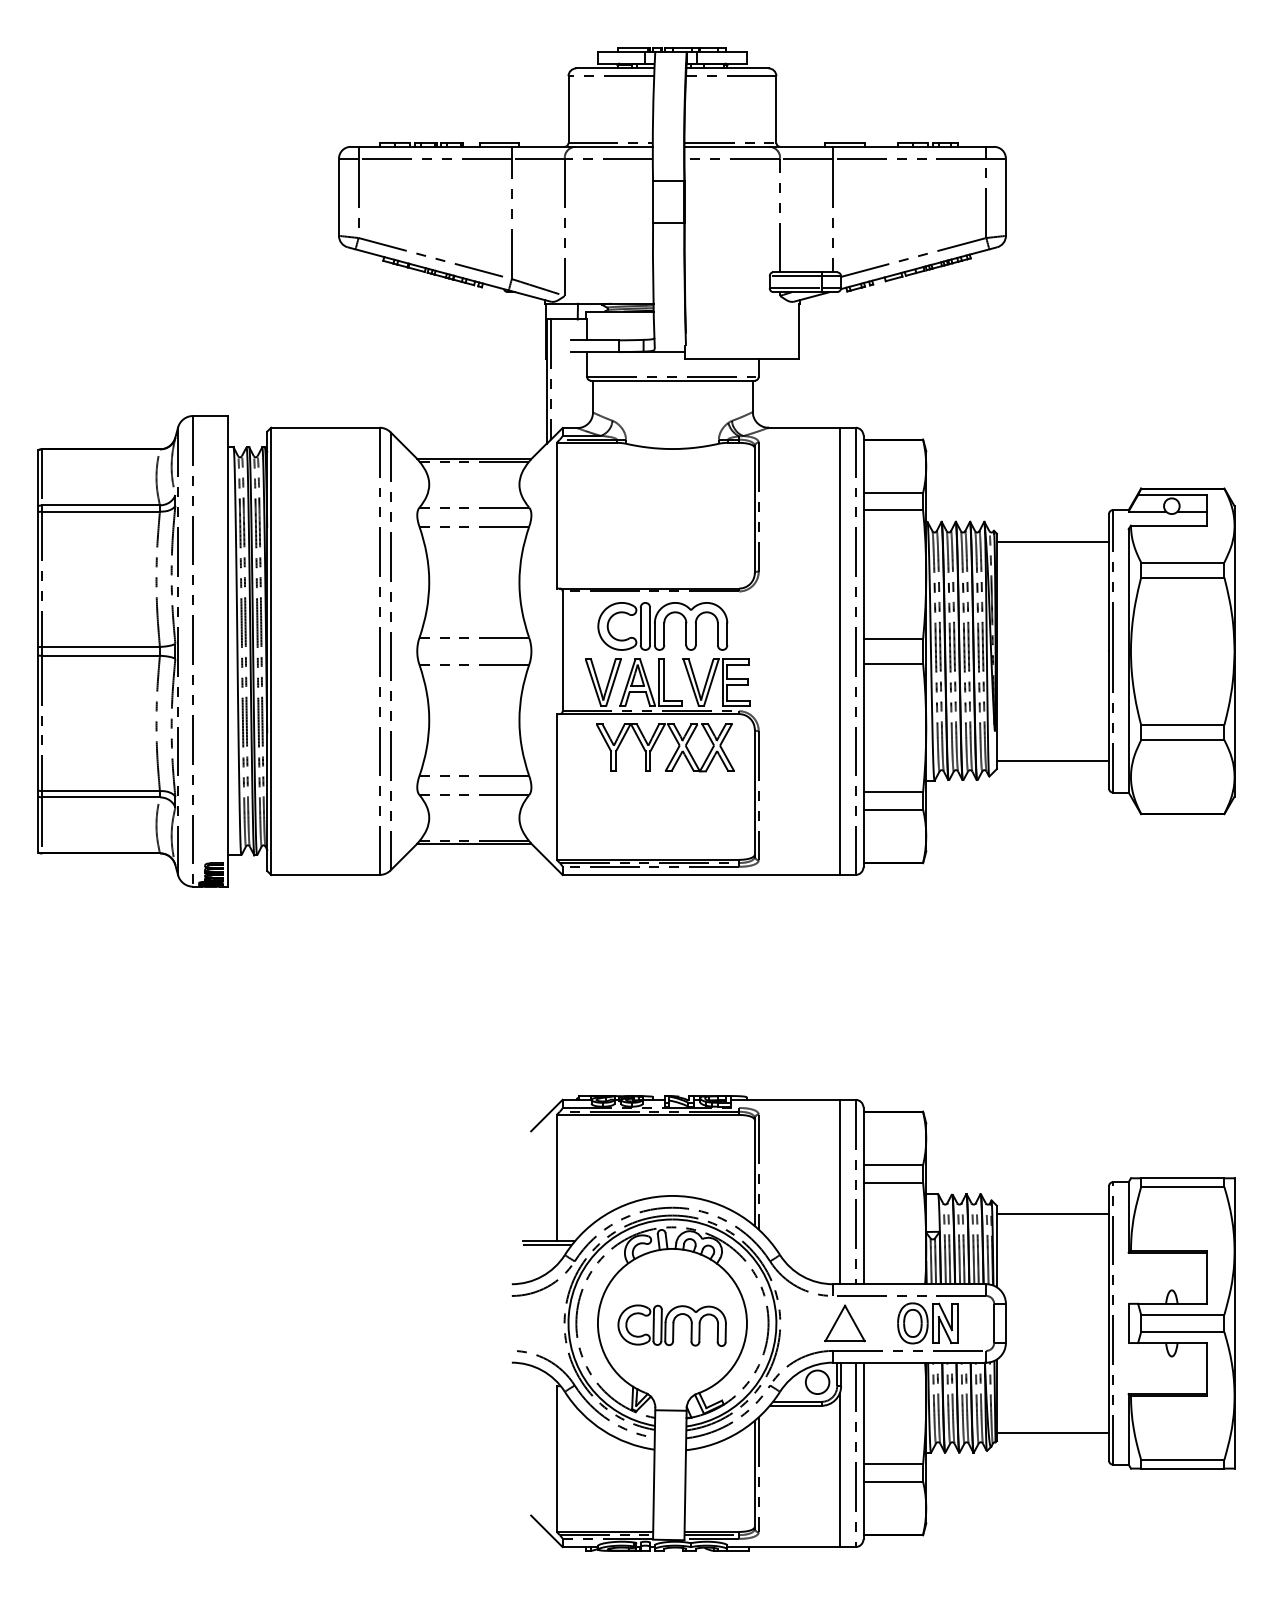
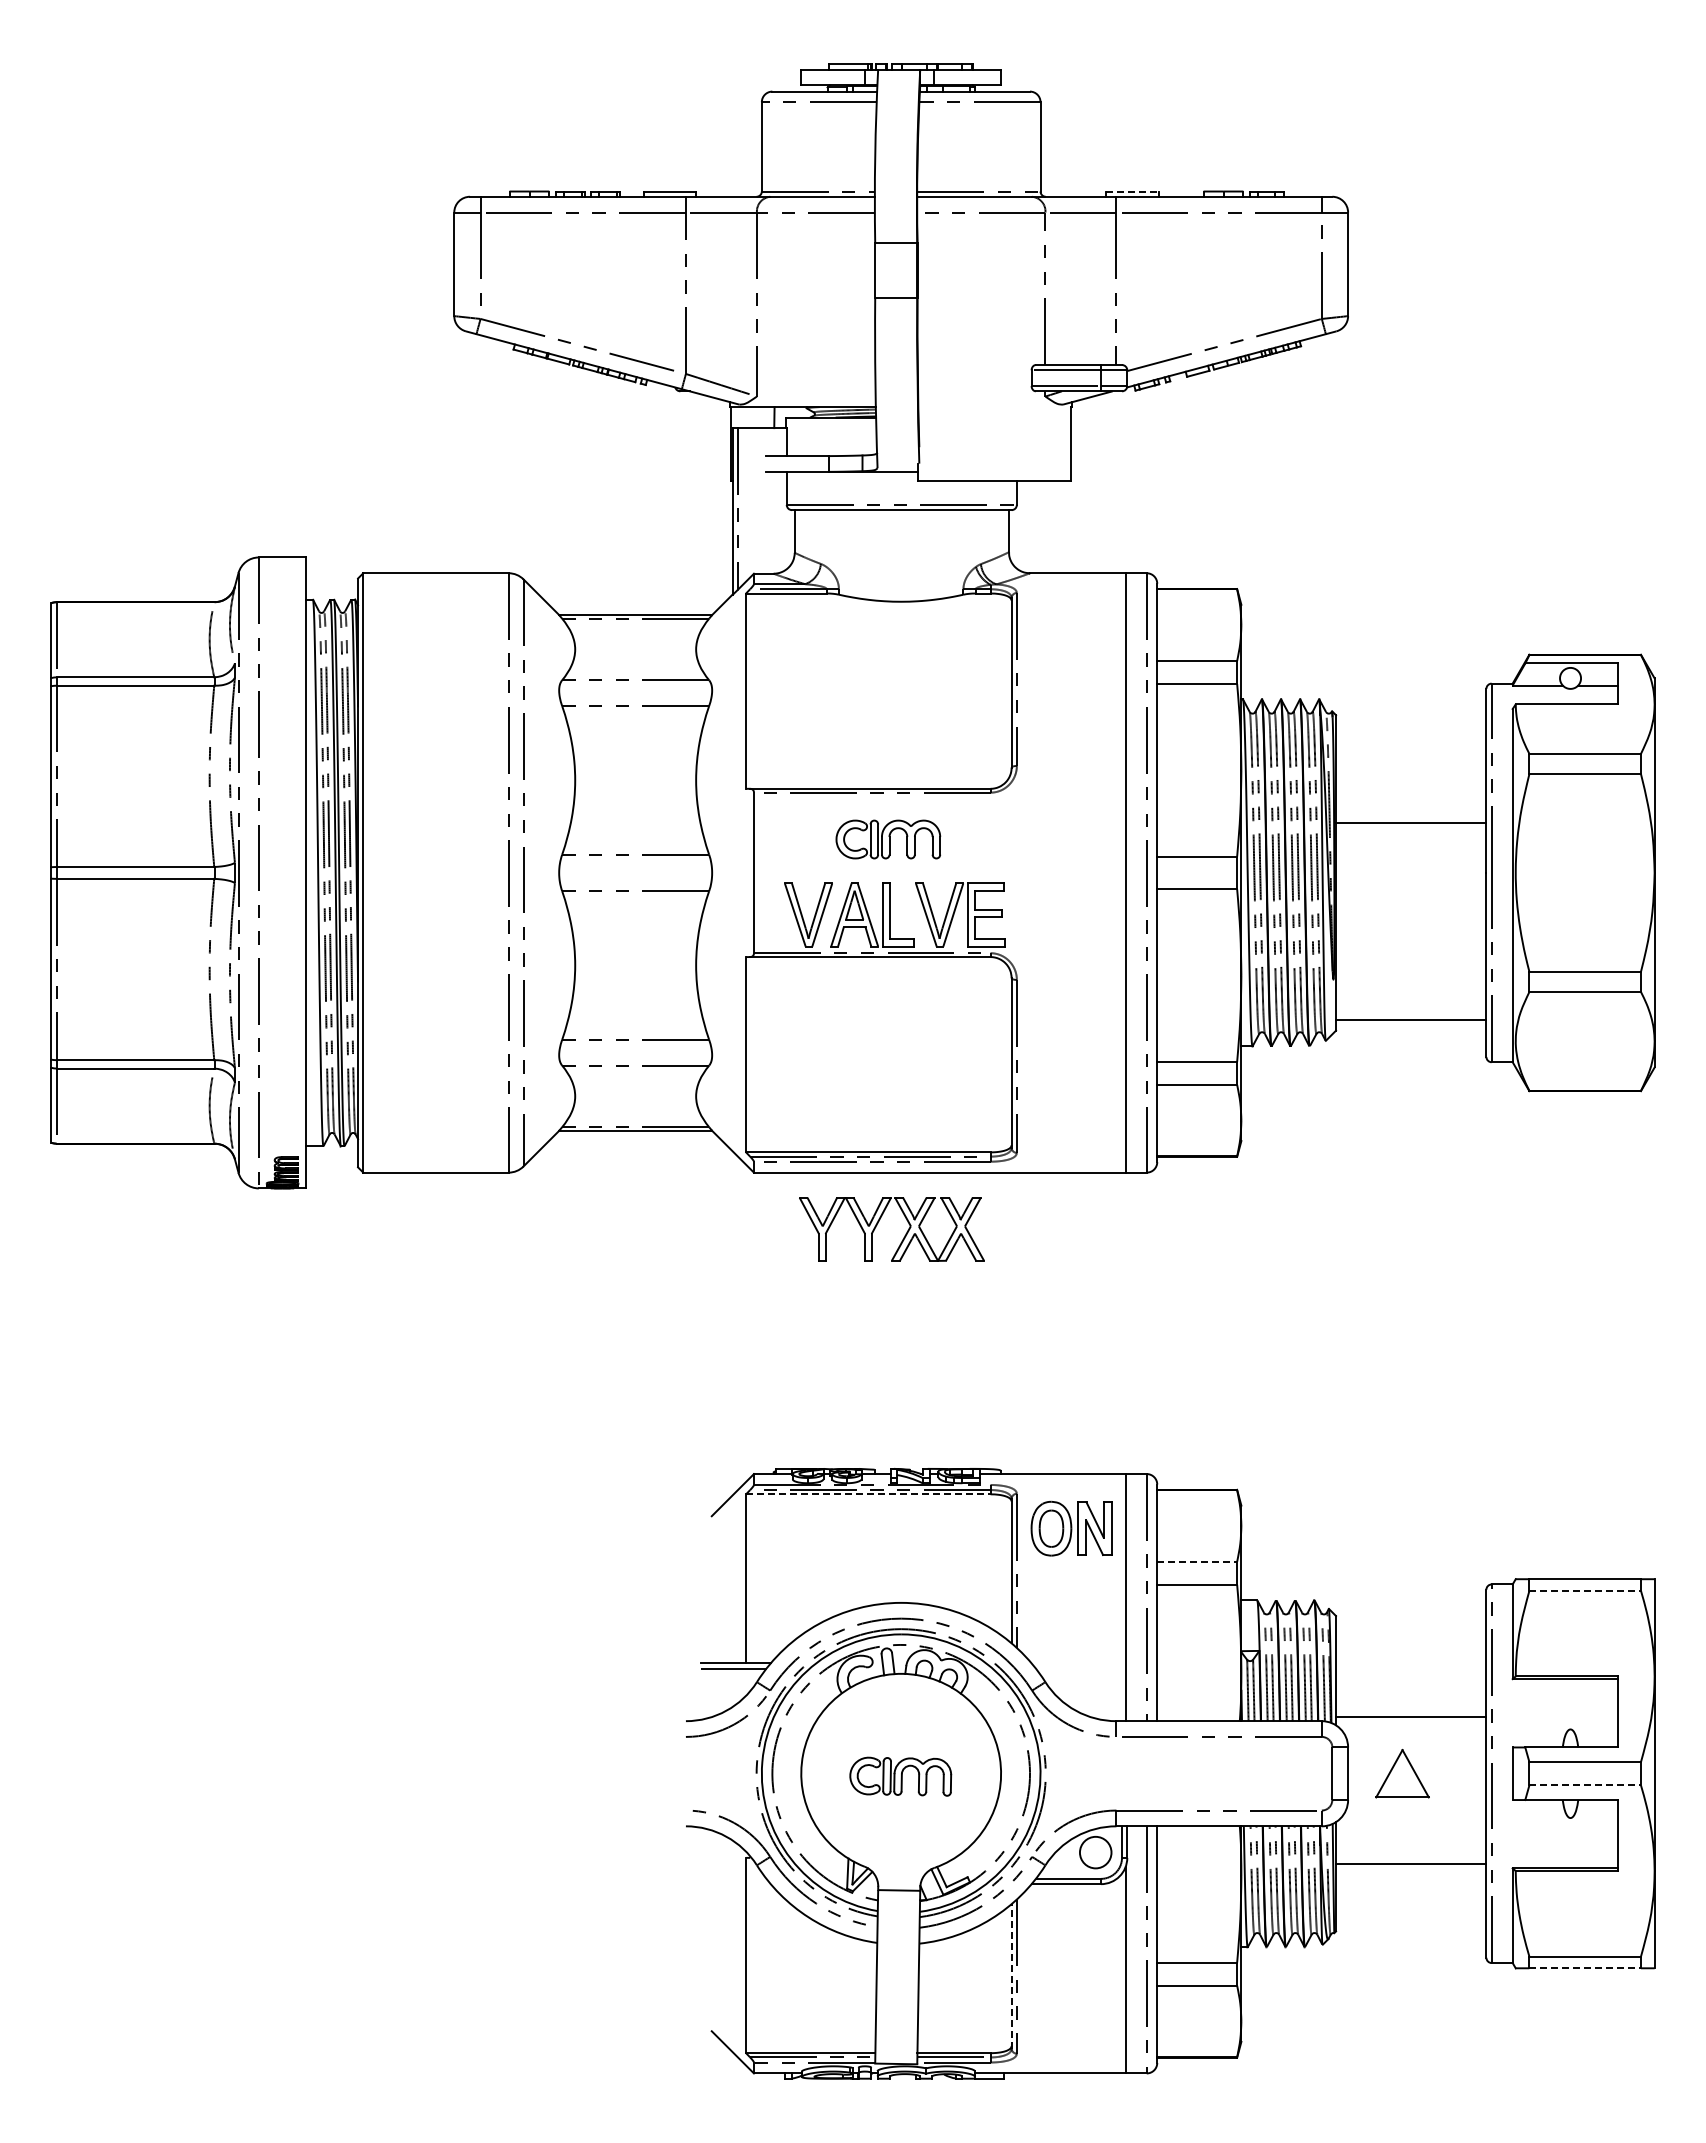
line: (845, 142) -> (1133, 191), solid -> dashed
line: (1053, 541) -> (1411, 822), moved
part: (662, 626) -> (888, 839), size x0.6
part: (655, 743) -> (878, 1223), moved
line: (648, 1115) -> (868, 1494), solid -> dashed
line: (893, 1165) -> (1197, 1561), solid -> dashed
line: (1183, 1186) -> (1585, 1590), solid -> dashed
line: (1053, 1213) -> (1411, 1716), moved
part: (845, 1323) -> (1402, 1773), moved
part: (927, 1323) -> (1071, 1528), moved
part: (671, 1325) -> (900, 1776), size x0.7
line: (1183, 1332) -> (1585, 1785), solid -> dashed
line: (1053, 1432) -> (1411, 1863), moved
line: (1183, 1468) -> (1585, 1968), solid -> dashed
line: (754, 1473) -> (1011, 1975), solid -> dashed

